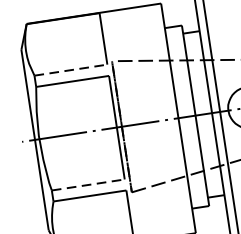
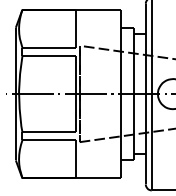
line: (71, 69) -> (49, 47), dashed -> solid
line: (88, 185) -> (49, 132), dashed -> solid

